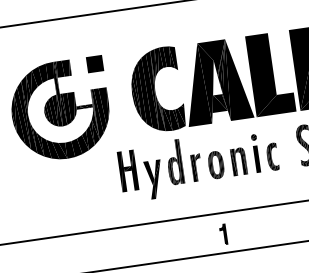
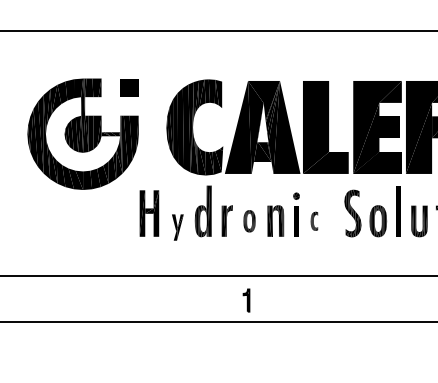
part: (272, 157) -> (314, 221), size x0.6
part: (216, 165) -> (249, 221), size x0.7
part: (154, 179) -> (177, 227), size x0.6

